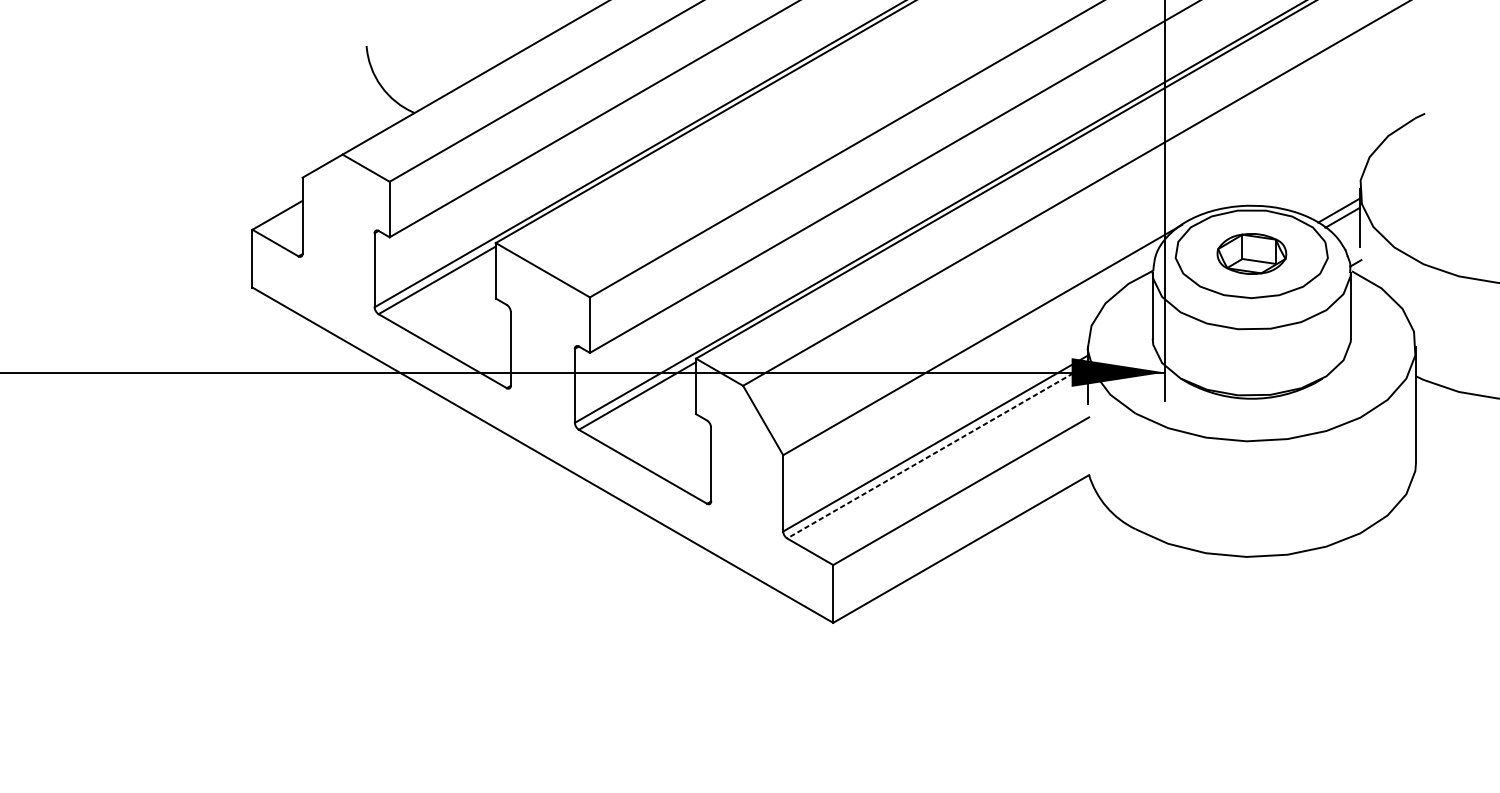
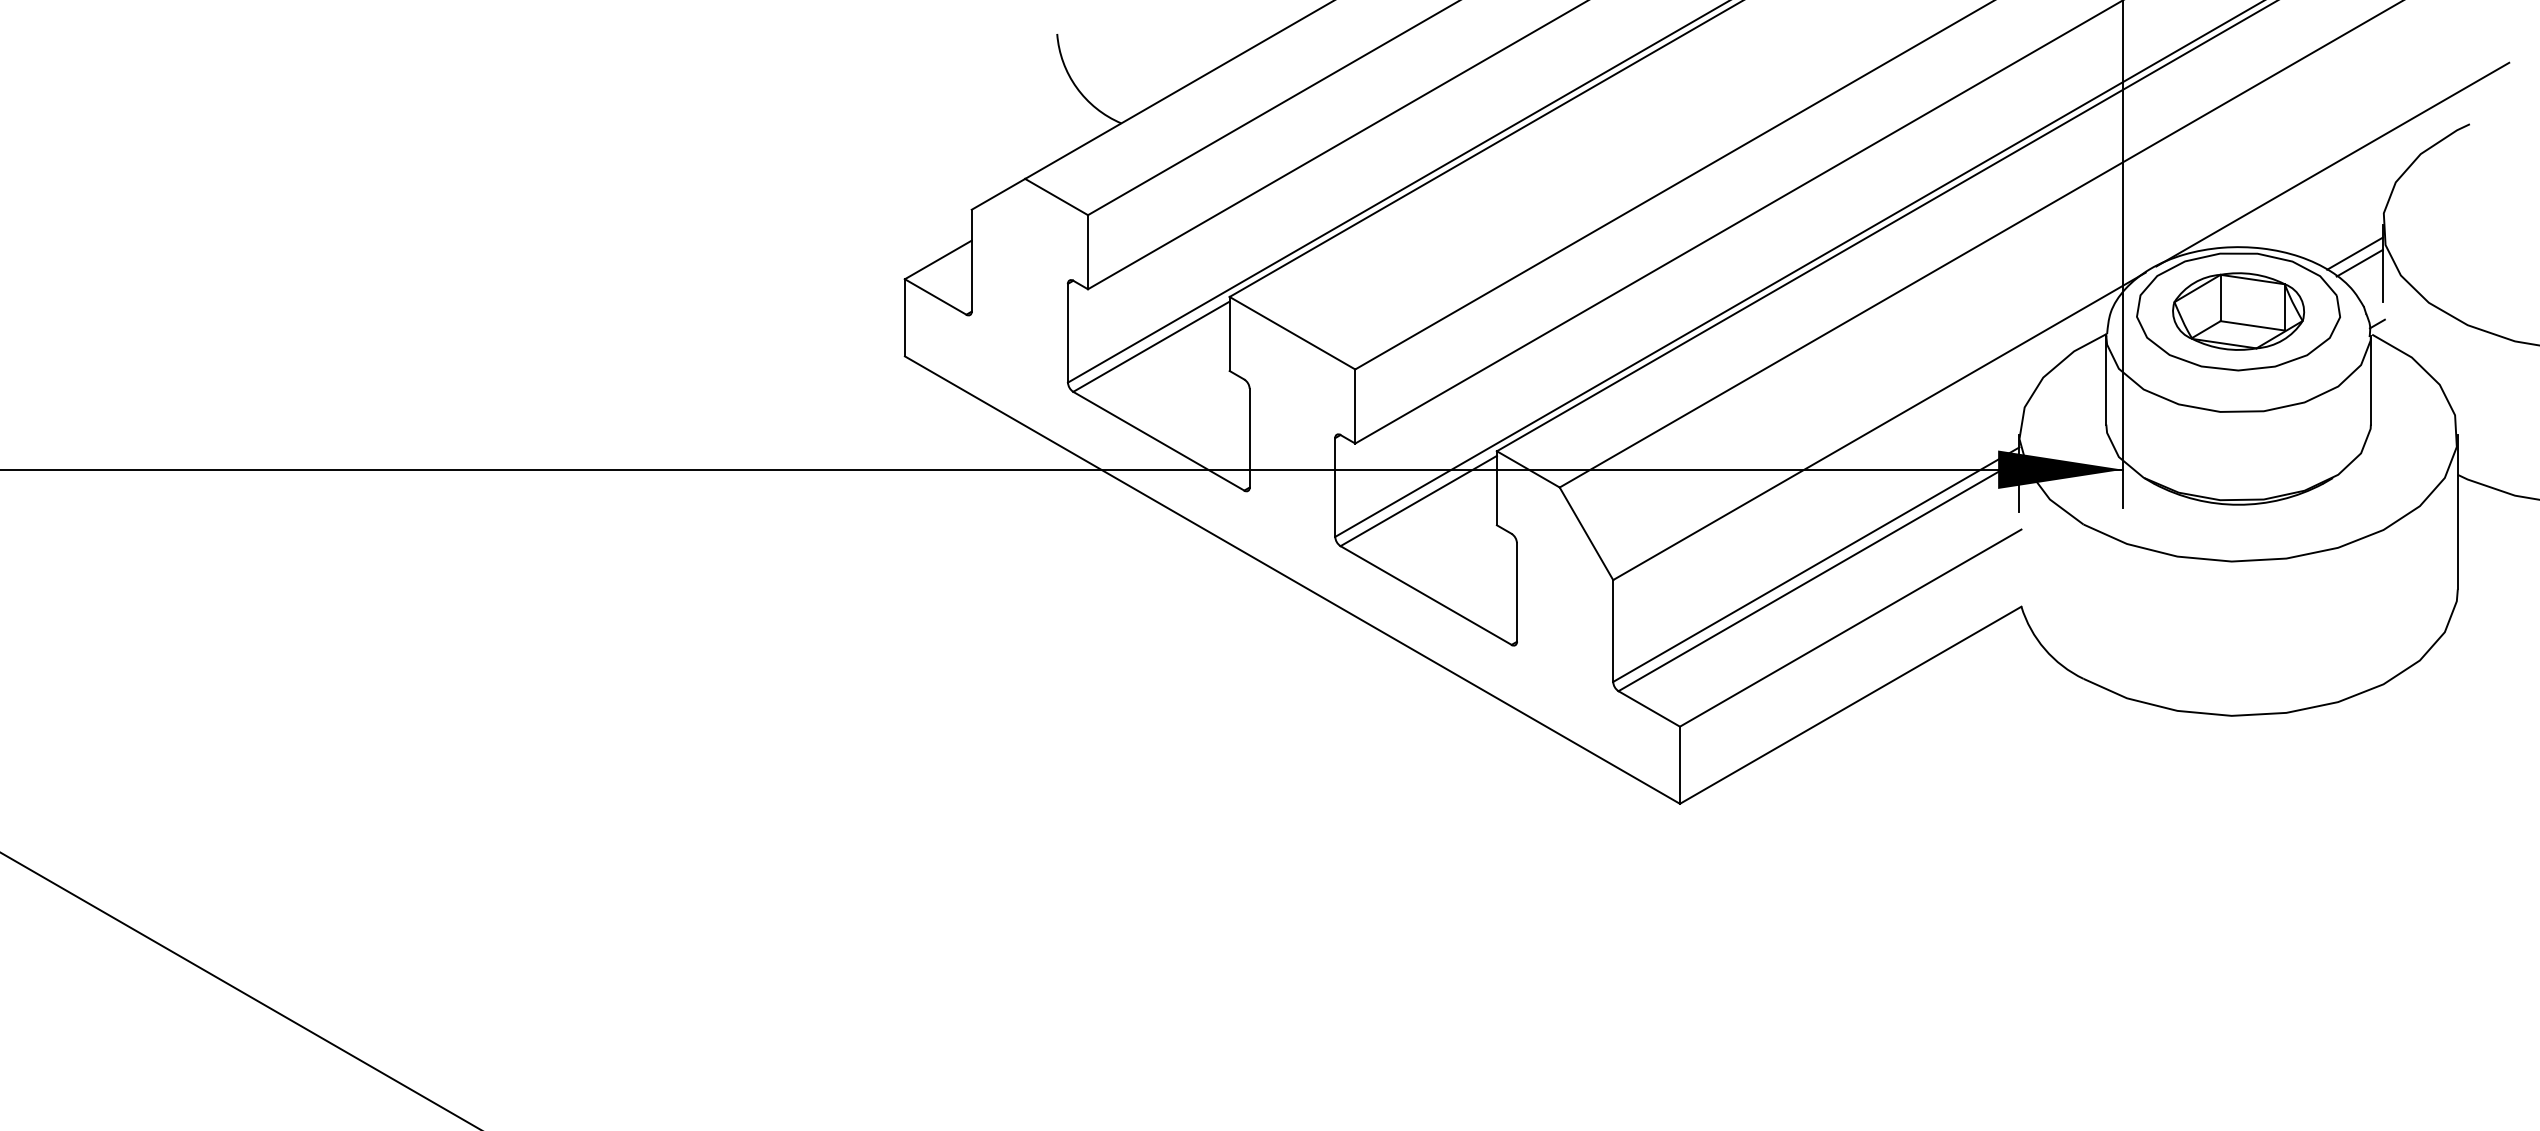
line: (1322, 143) -> (2332, 164), added
part: (1251, 253) -> (2238, 311), size x1.43
line: (937, 451) -> (1818, 575), dashed -> solid

